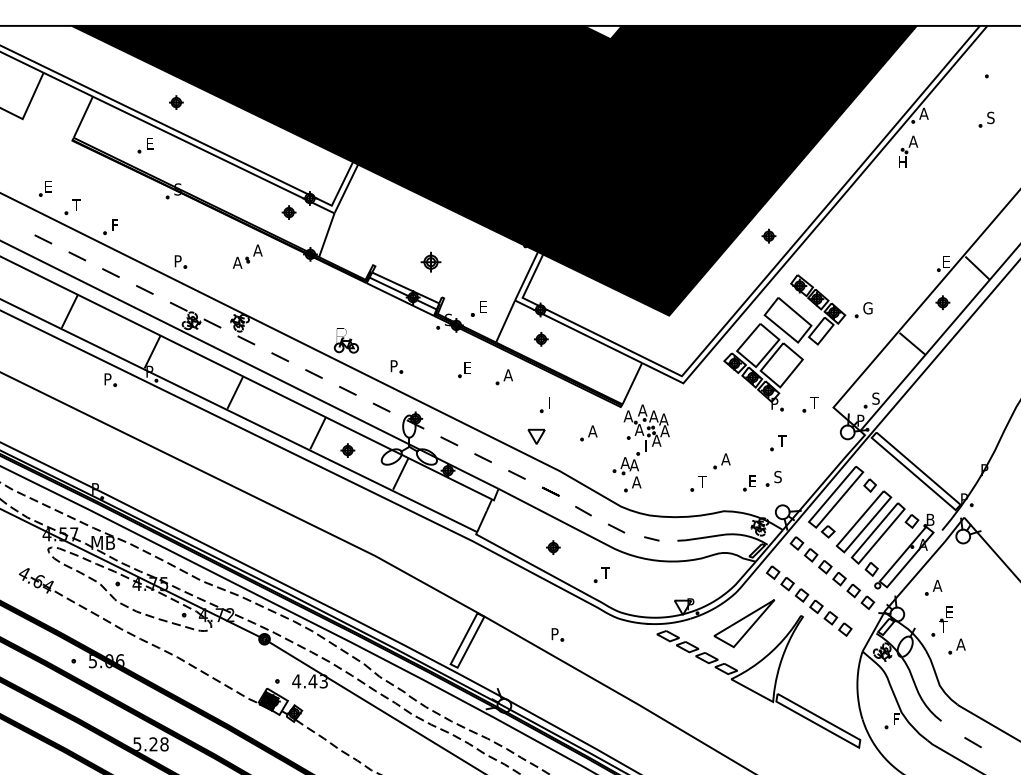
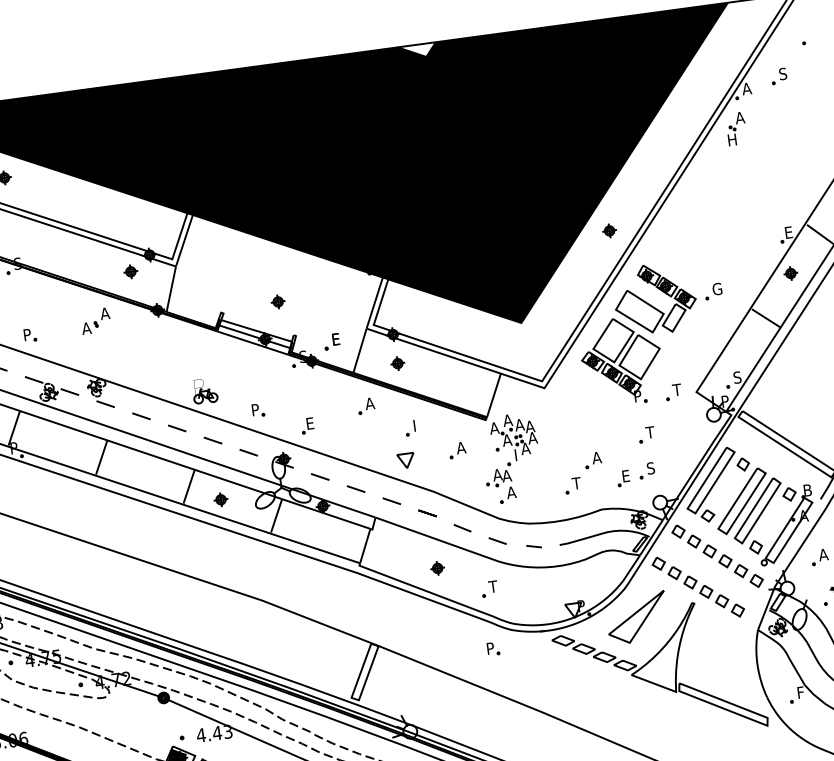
part: (986, 119) -> (778, 76), moved
part: (430, 261) -> (277, 301), size x0.71
part: (464, 370) -> (307, 426), moved
part: (557, 634) -> (493, 648), moved

